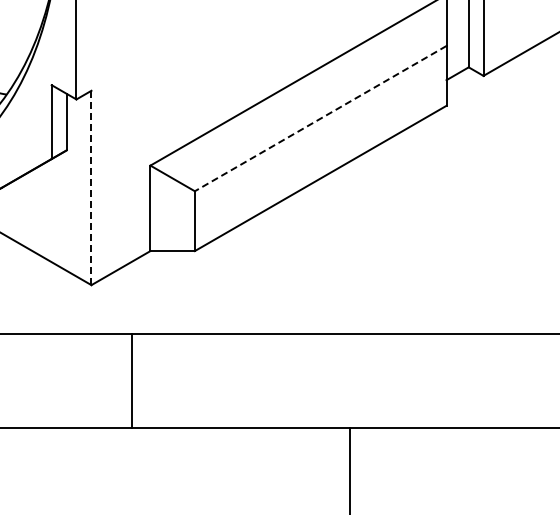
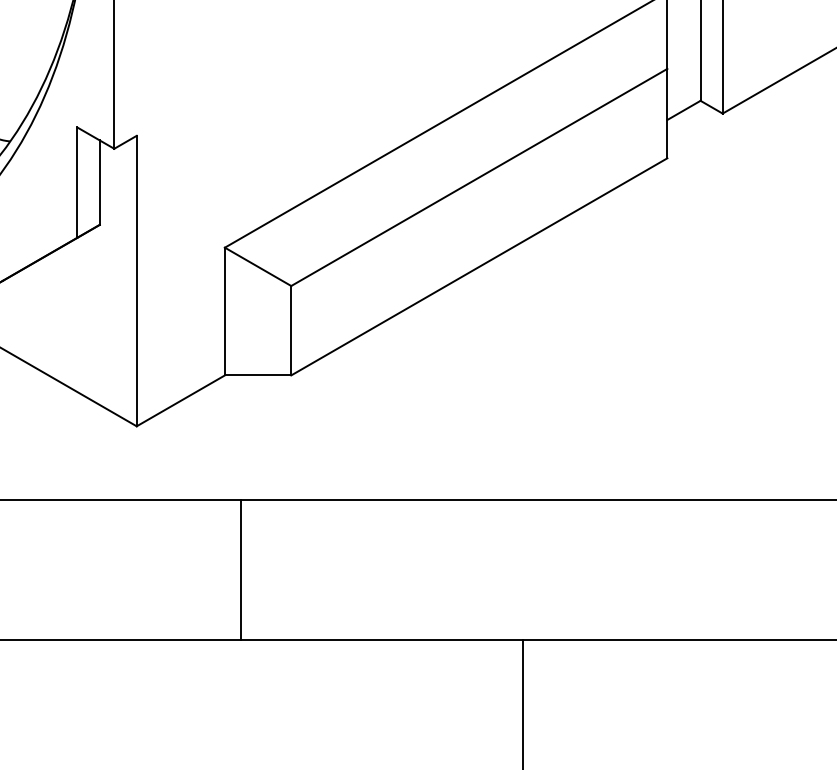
line: (320, 118) -> (479, 177), dashed -> solid
line: (91, 187) -> (136, 280), dashed -> solid
line: (132, 381) -> (241, 570), moved

